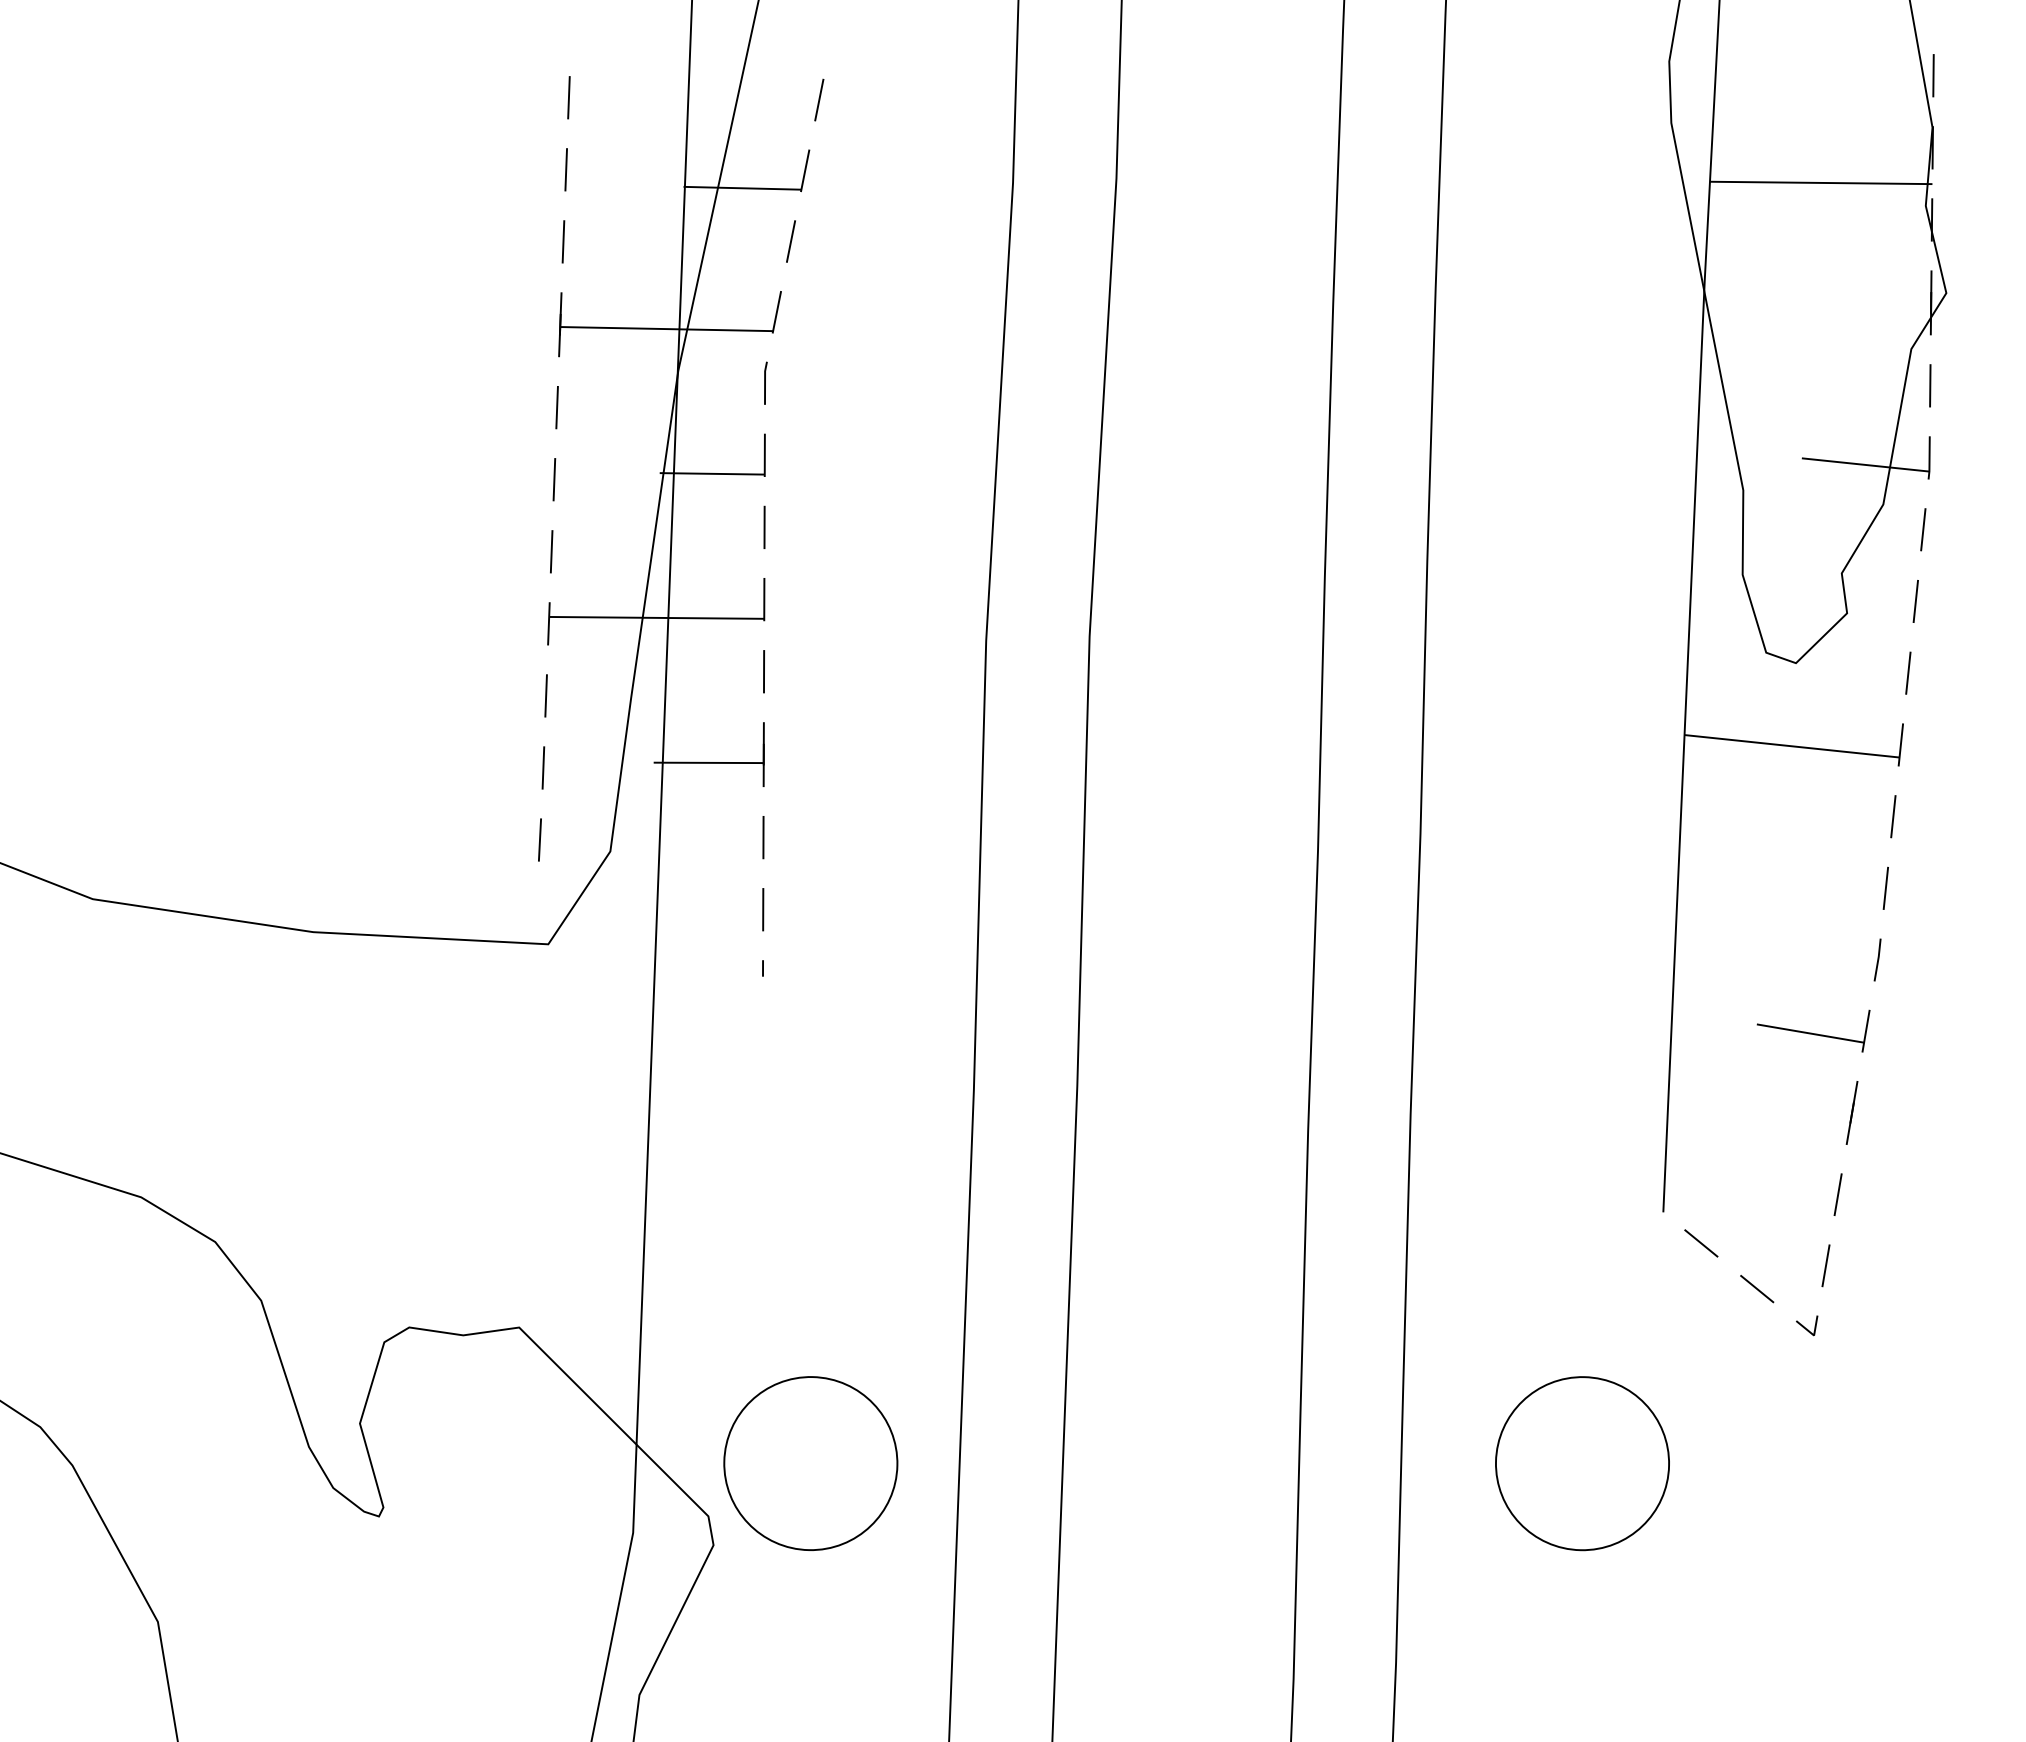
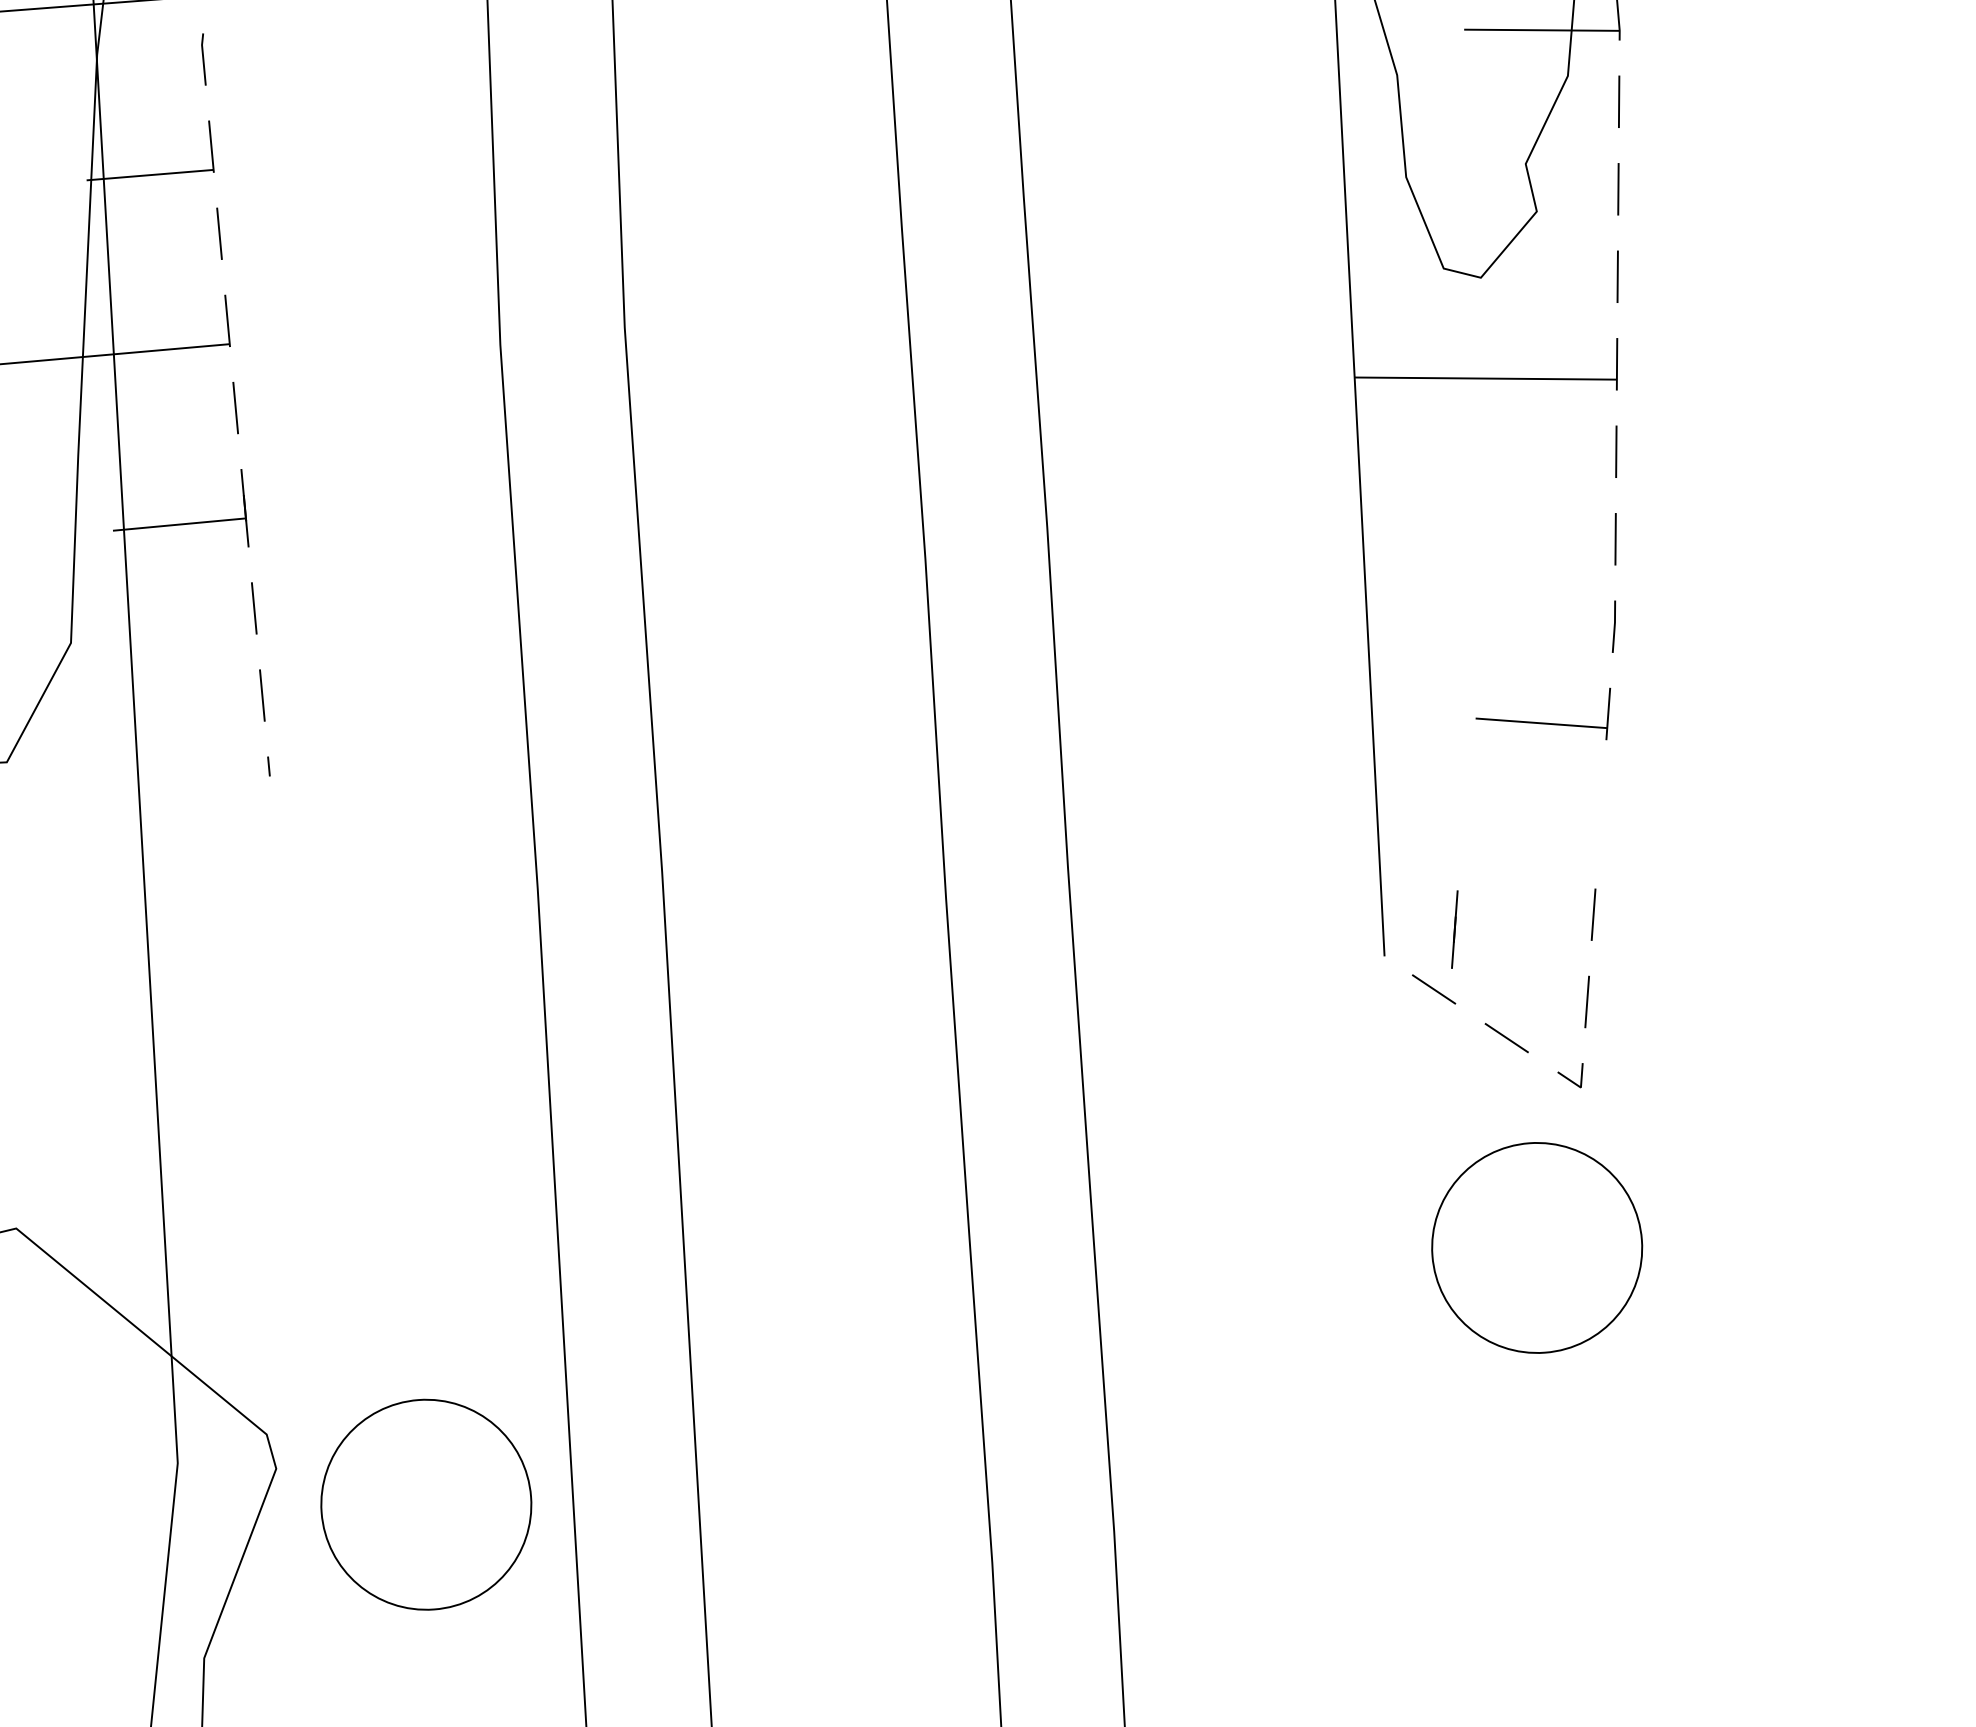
line: (1851, 1112) -> (1454, 929), moved
circle: (810, 1463) -> (425, 1504), moved
circle: (1582, 1463) -> (1537, 1247), moved

